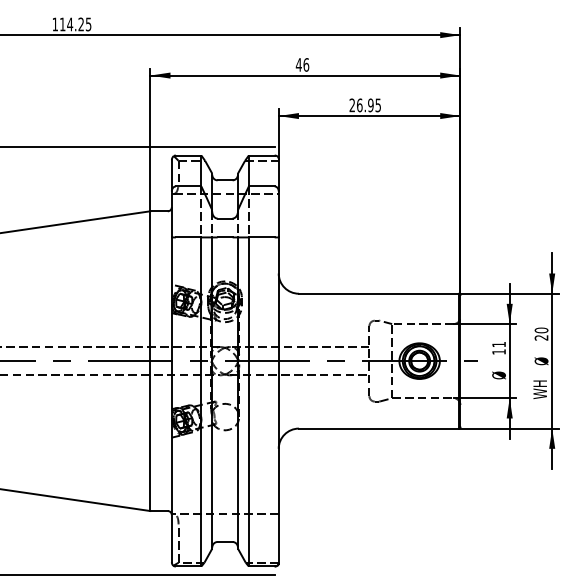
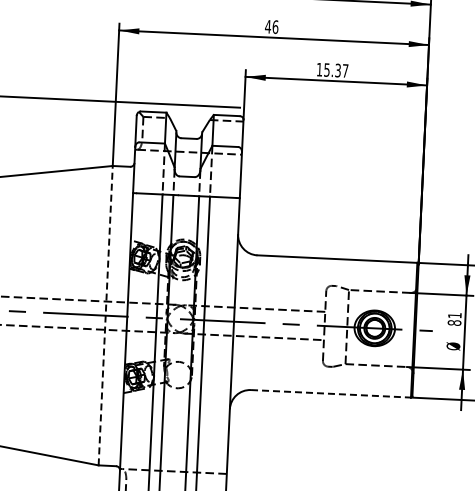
text: (364, 105) -> (331, 70), 26.95 -> 15.37
text: (498, 351) -> (454, 322), 11 -> 81
line: (150, 361) -> (105, 316), solid -> dashed
line: (379, 428) -> (331, 393), solid -> dashed

